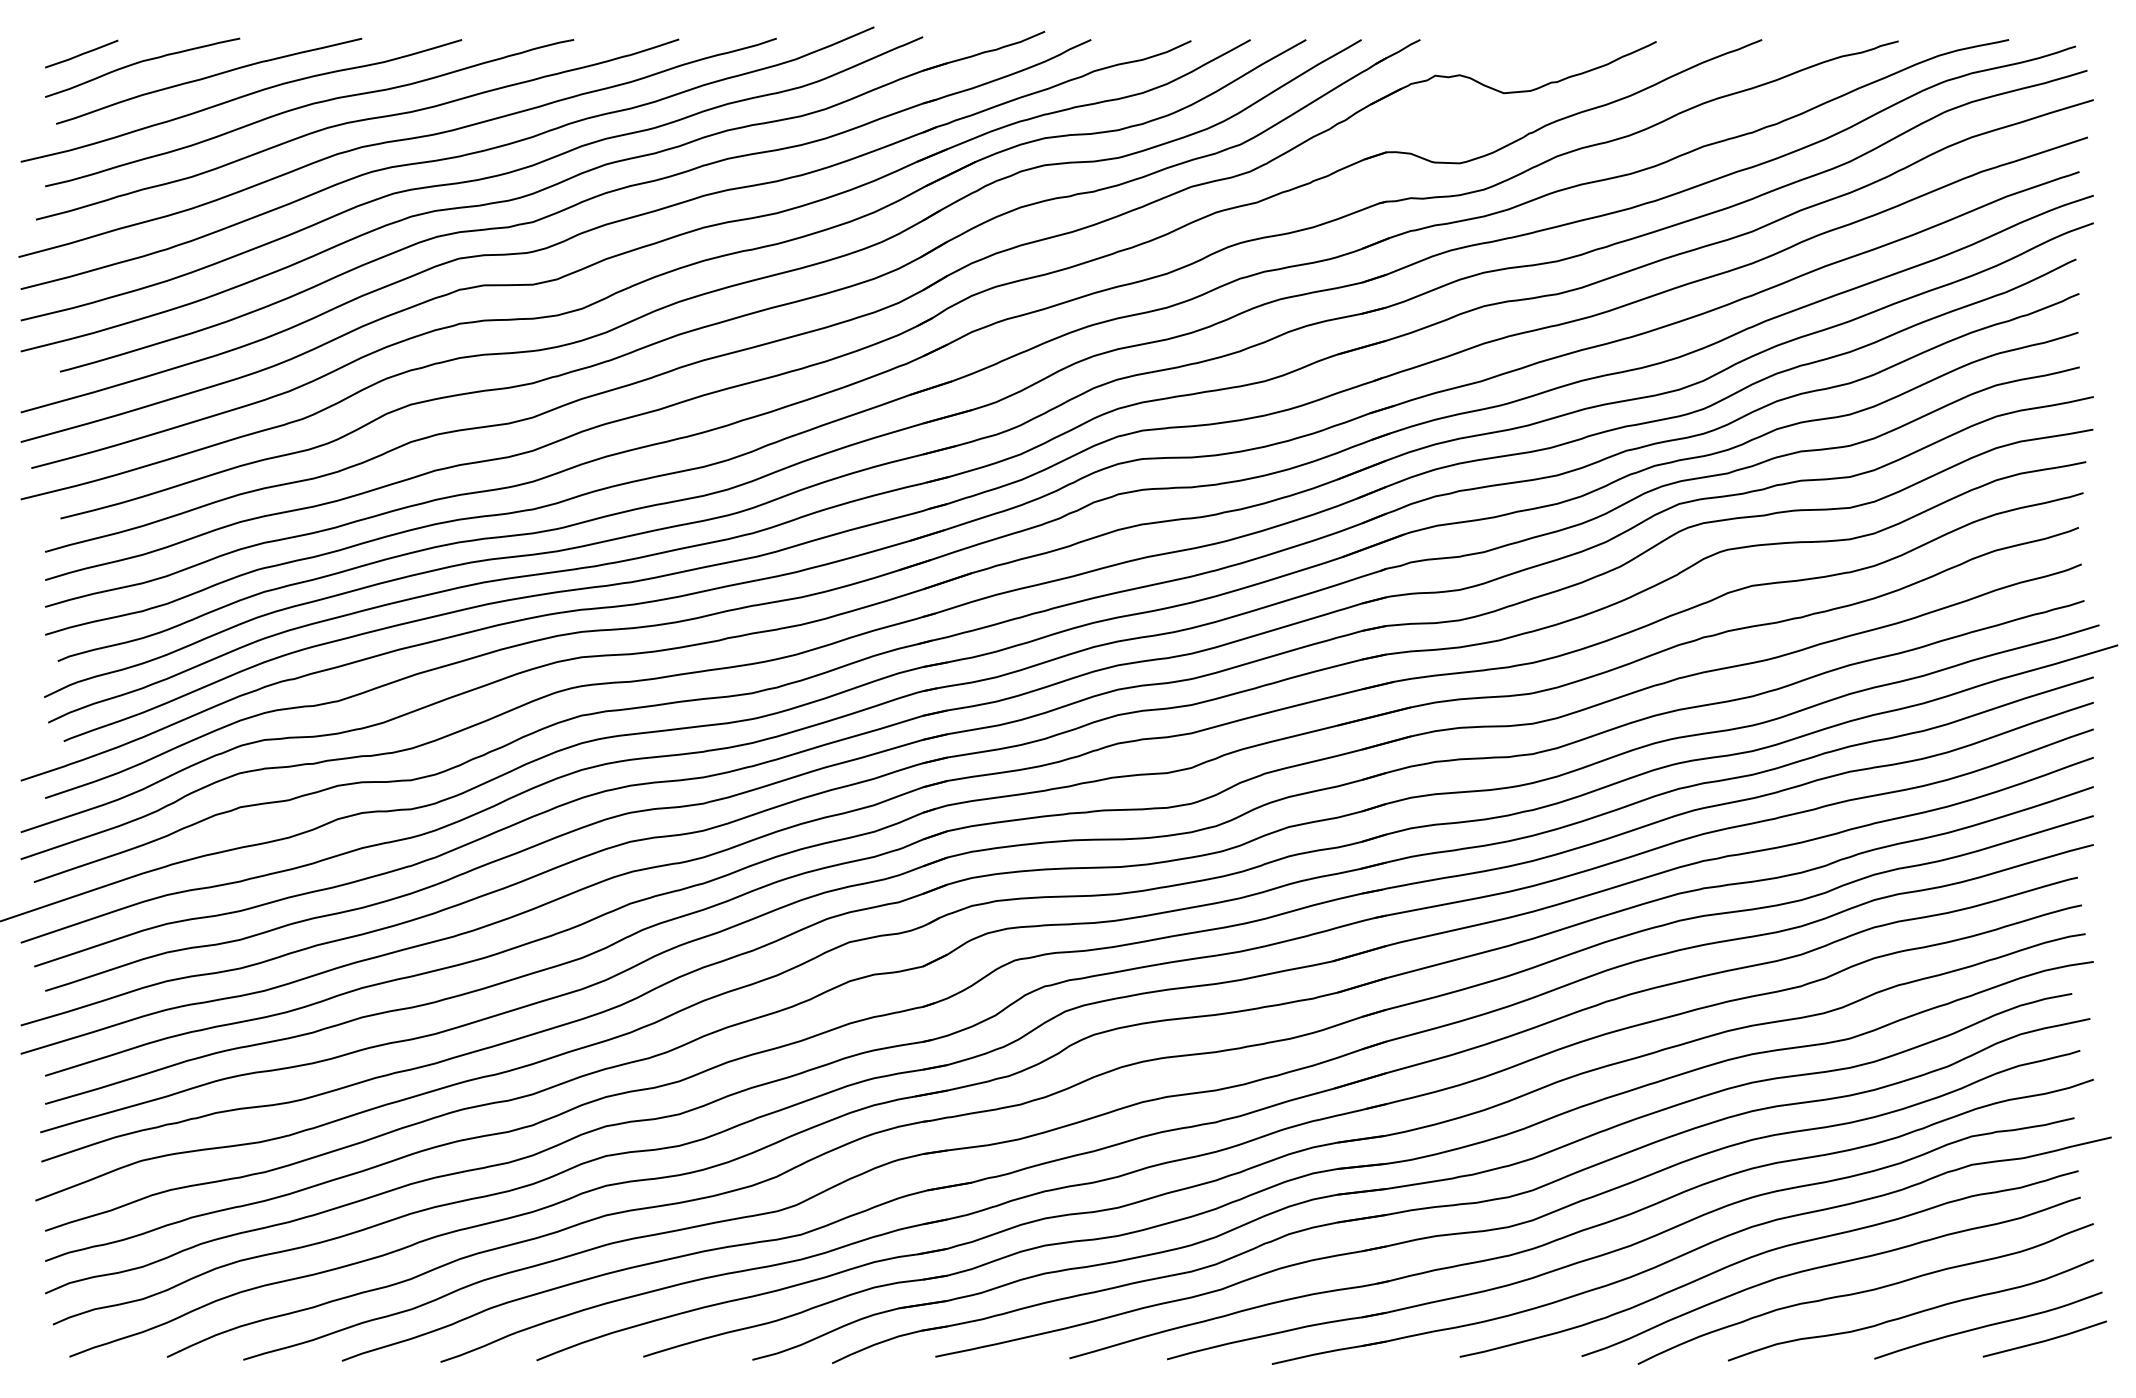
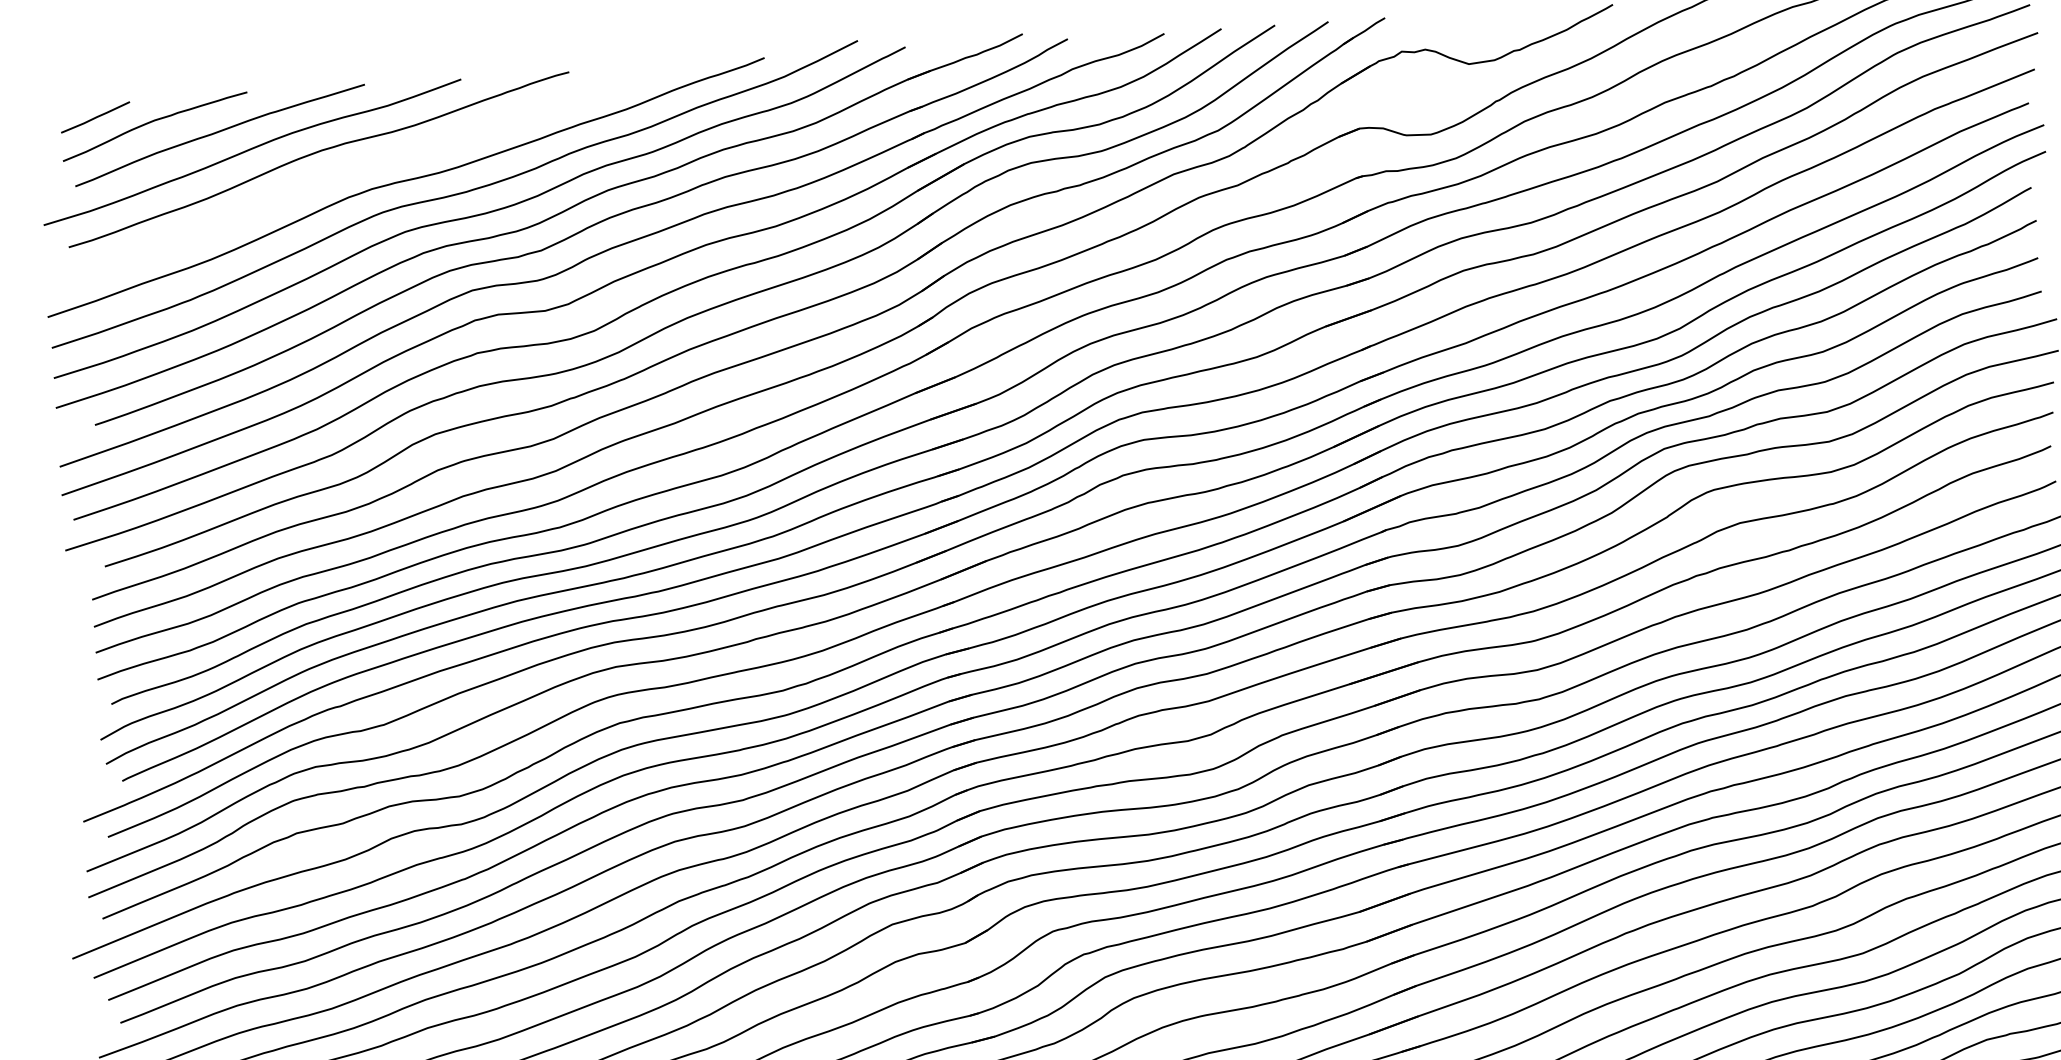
curve: (356, 122) -> (364, 165), removed

